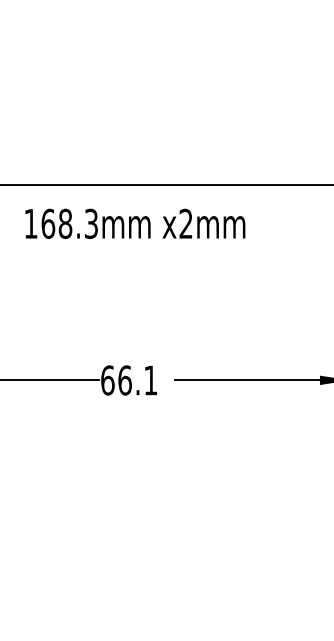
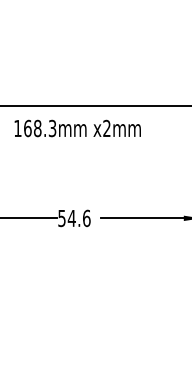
text: (129, 380) -> (74, 218), 66.1 -> 54.6

